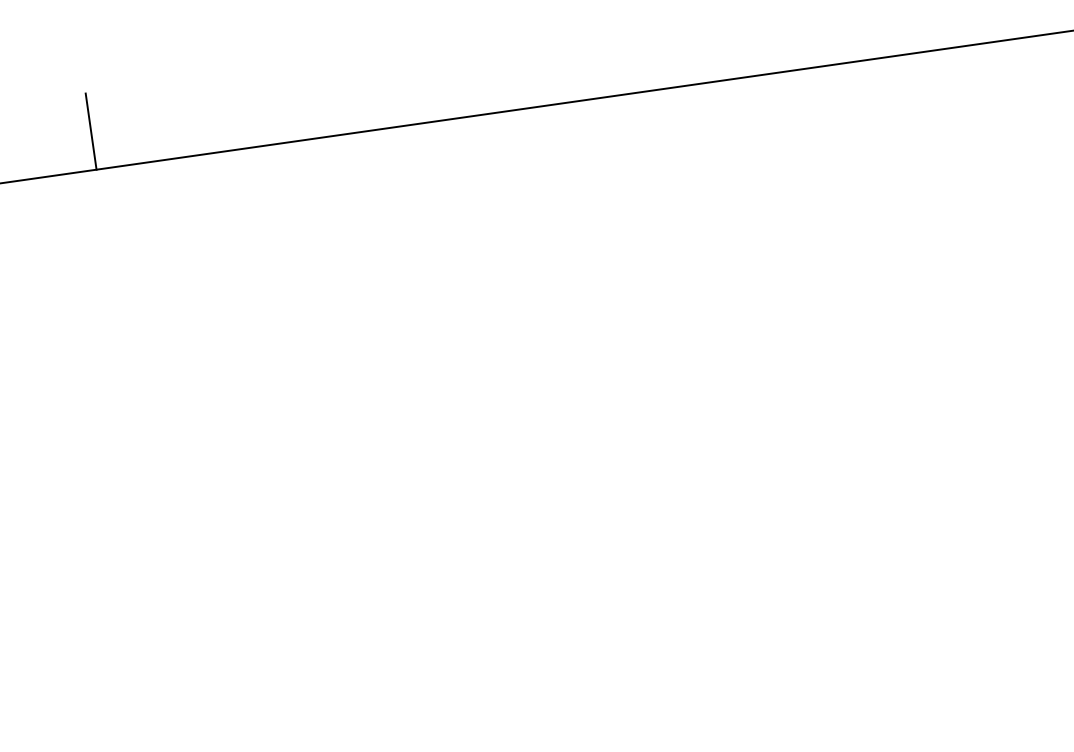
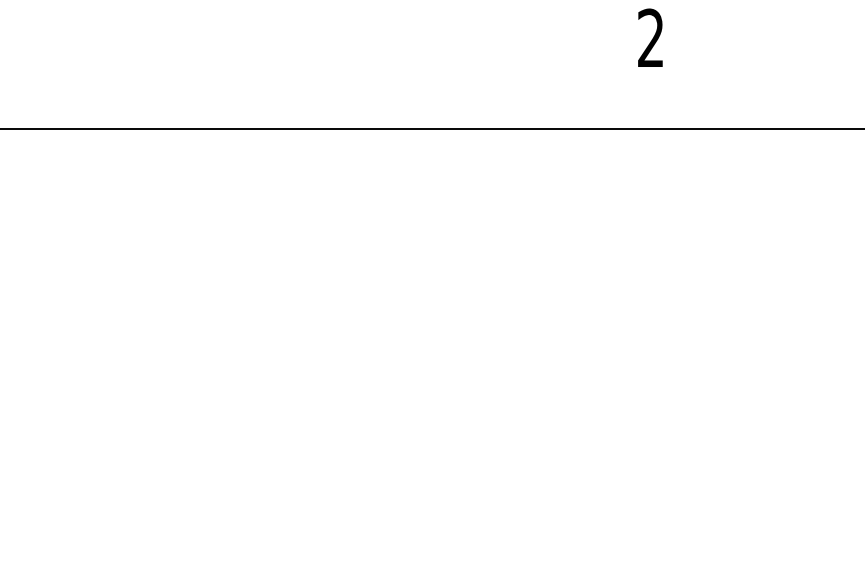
line: (90, 131) -> (43, 102), removed

